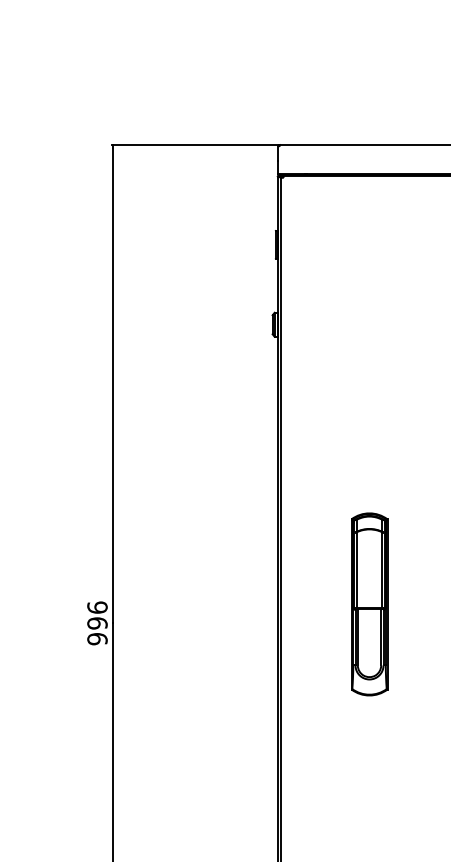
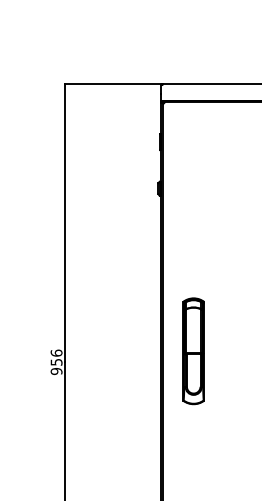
part: (369, 604) -> (193, 351), moved
text: (97, 621) -> (56, 361), 996 -> 956

